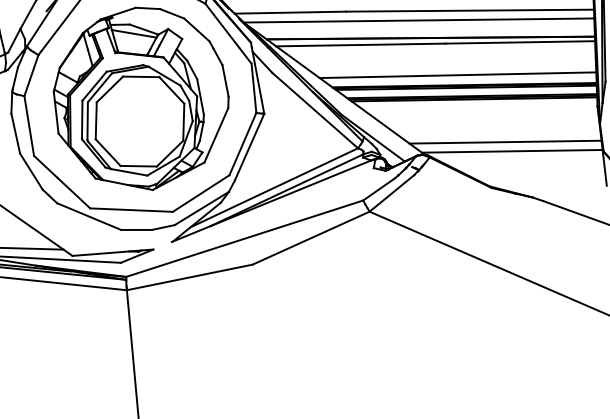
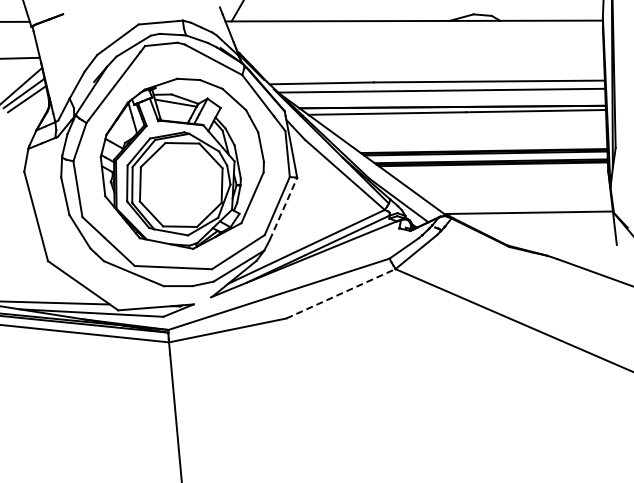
line: (457, 74) -> (477, 141), removed
line: (504, 141) -> (521, 203), removed
line: (249, 146) -> (283, 208), solid -> dashed
line: (310, 237) -> (340, 293), solid -> dashed

